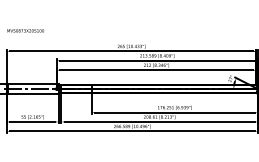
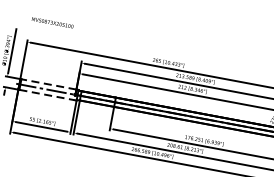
line: (31, 84) -> (47, 84), solid -> dashed
line: (32, 93) -> (47, 94), solid -> dashed

